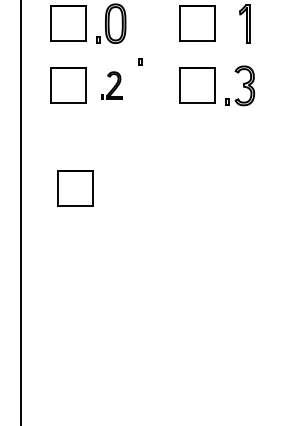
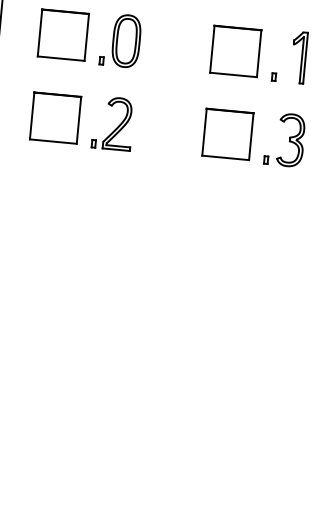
part: (140, 61) -> (273, 76), moved
part: (111, 85) -> (113, 123), size x1.43
part: (75, 188) -> (52, 255), removed

